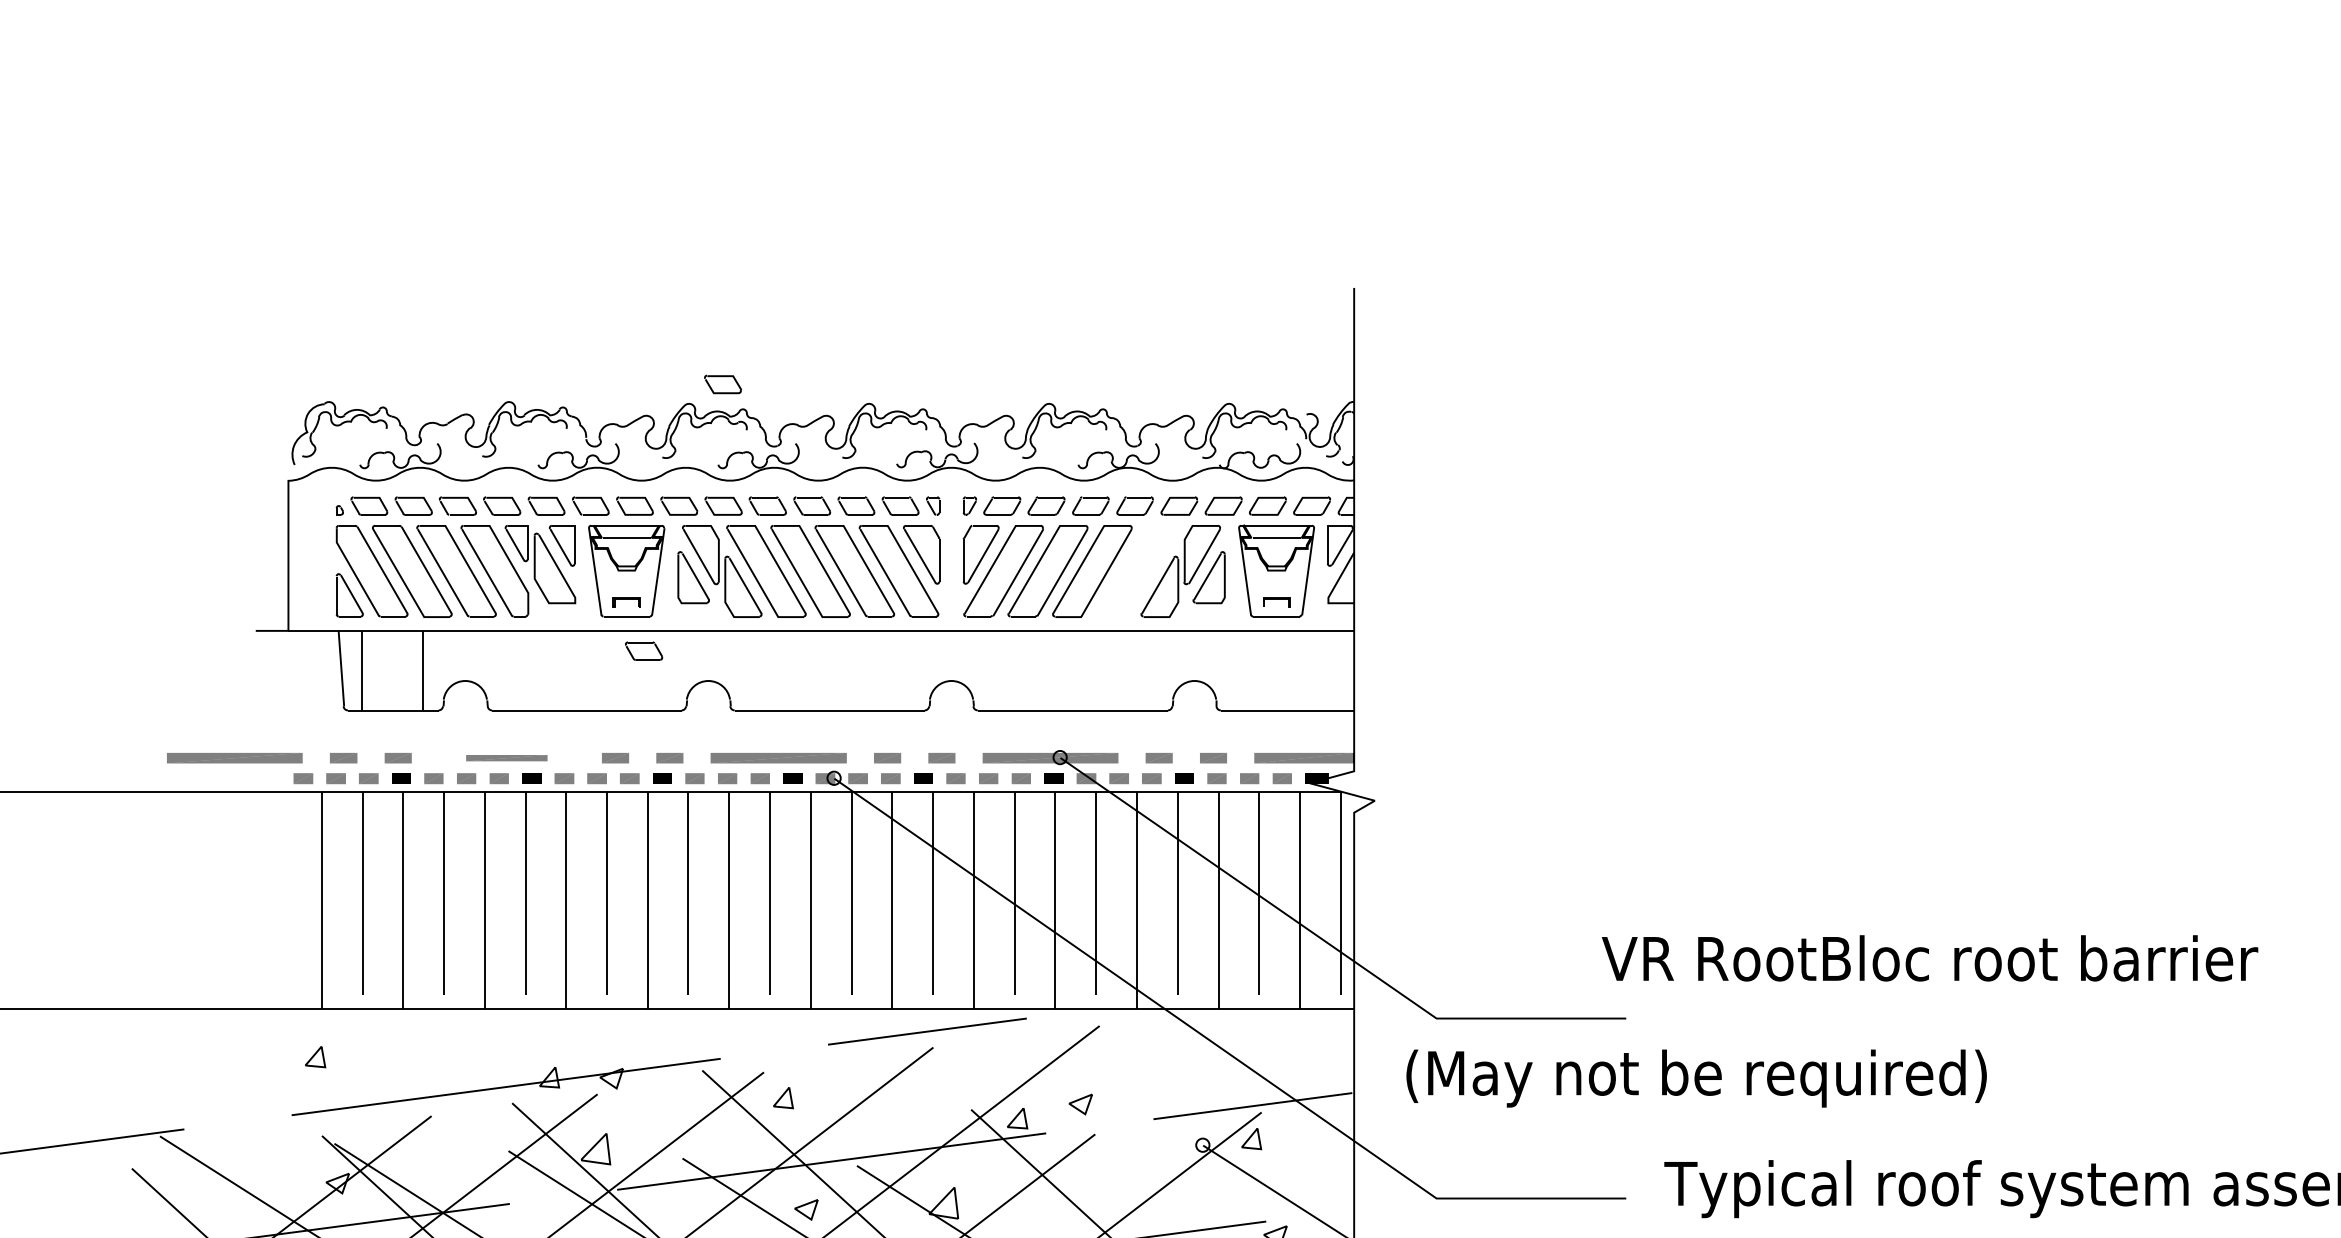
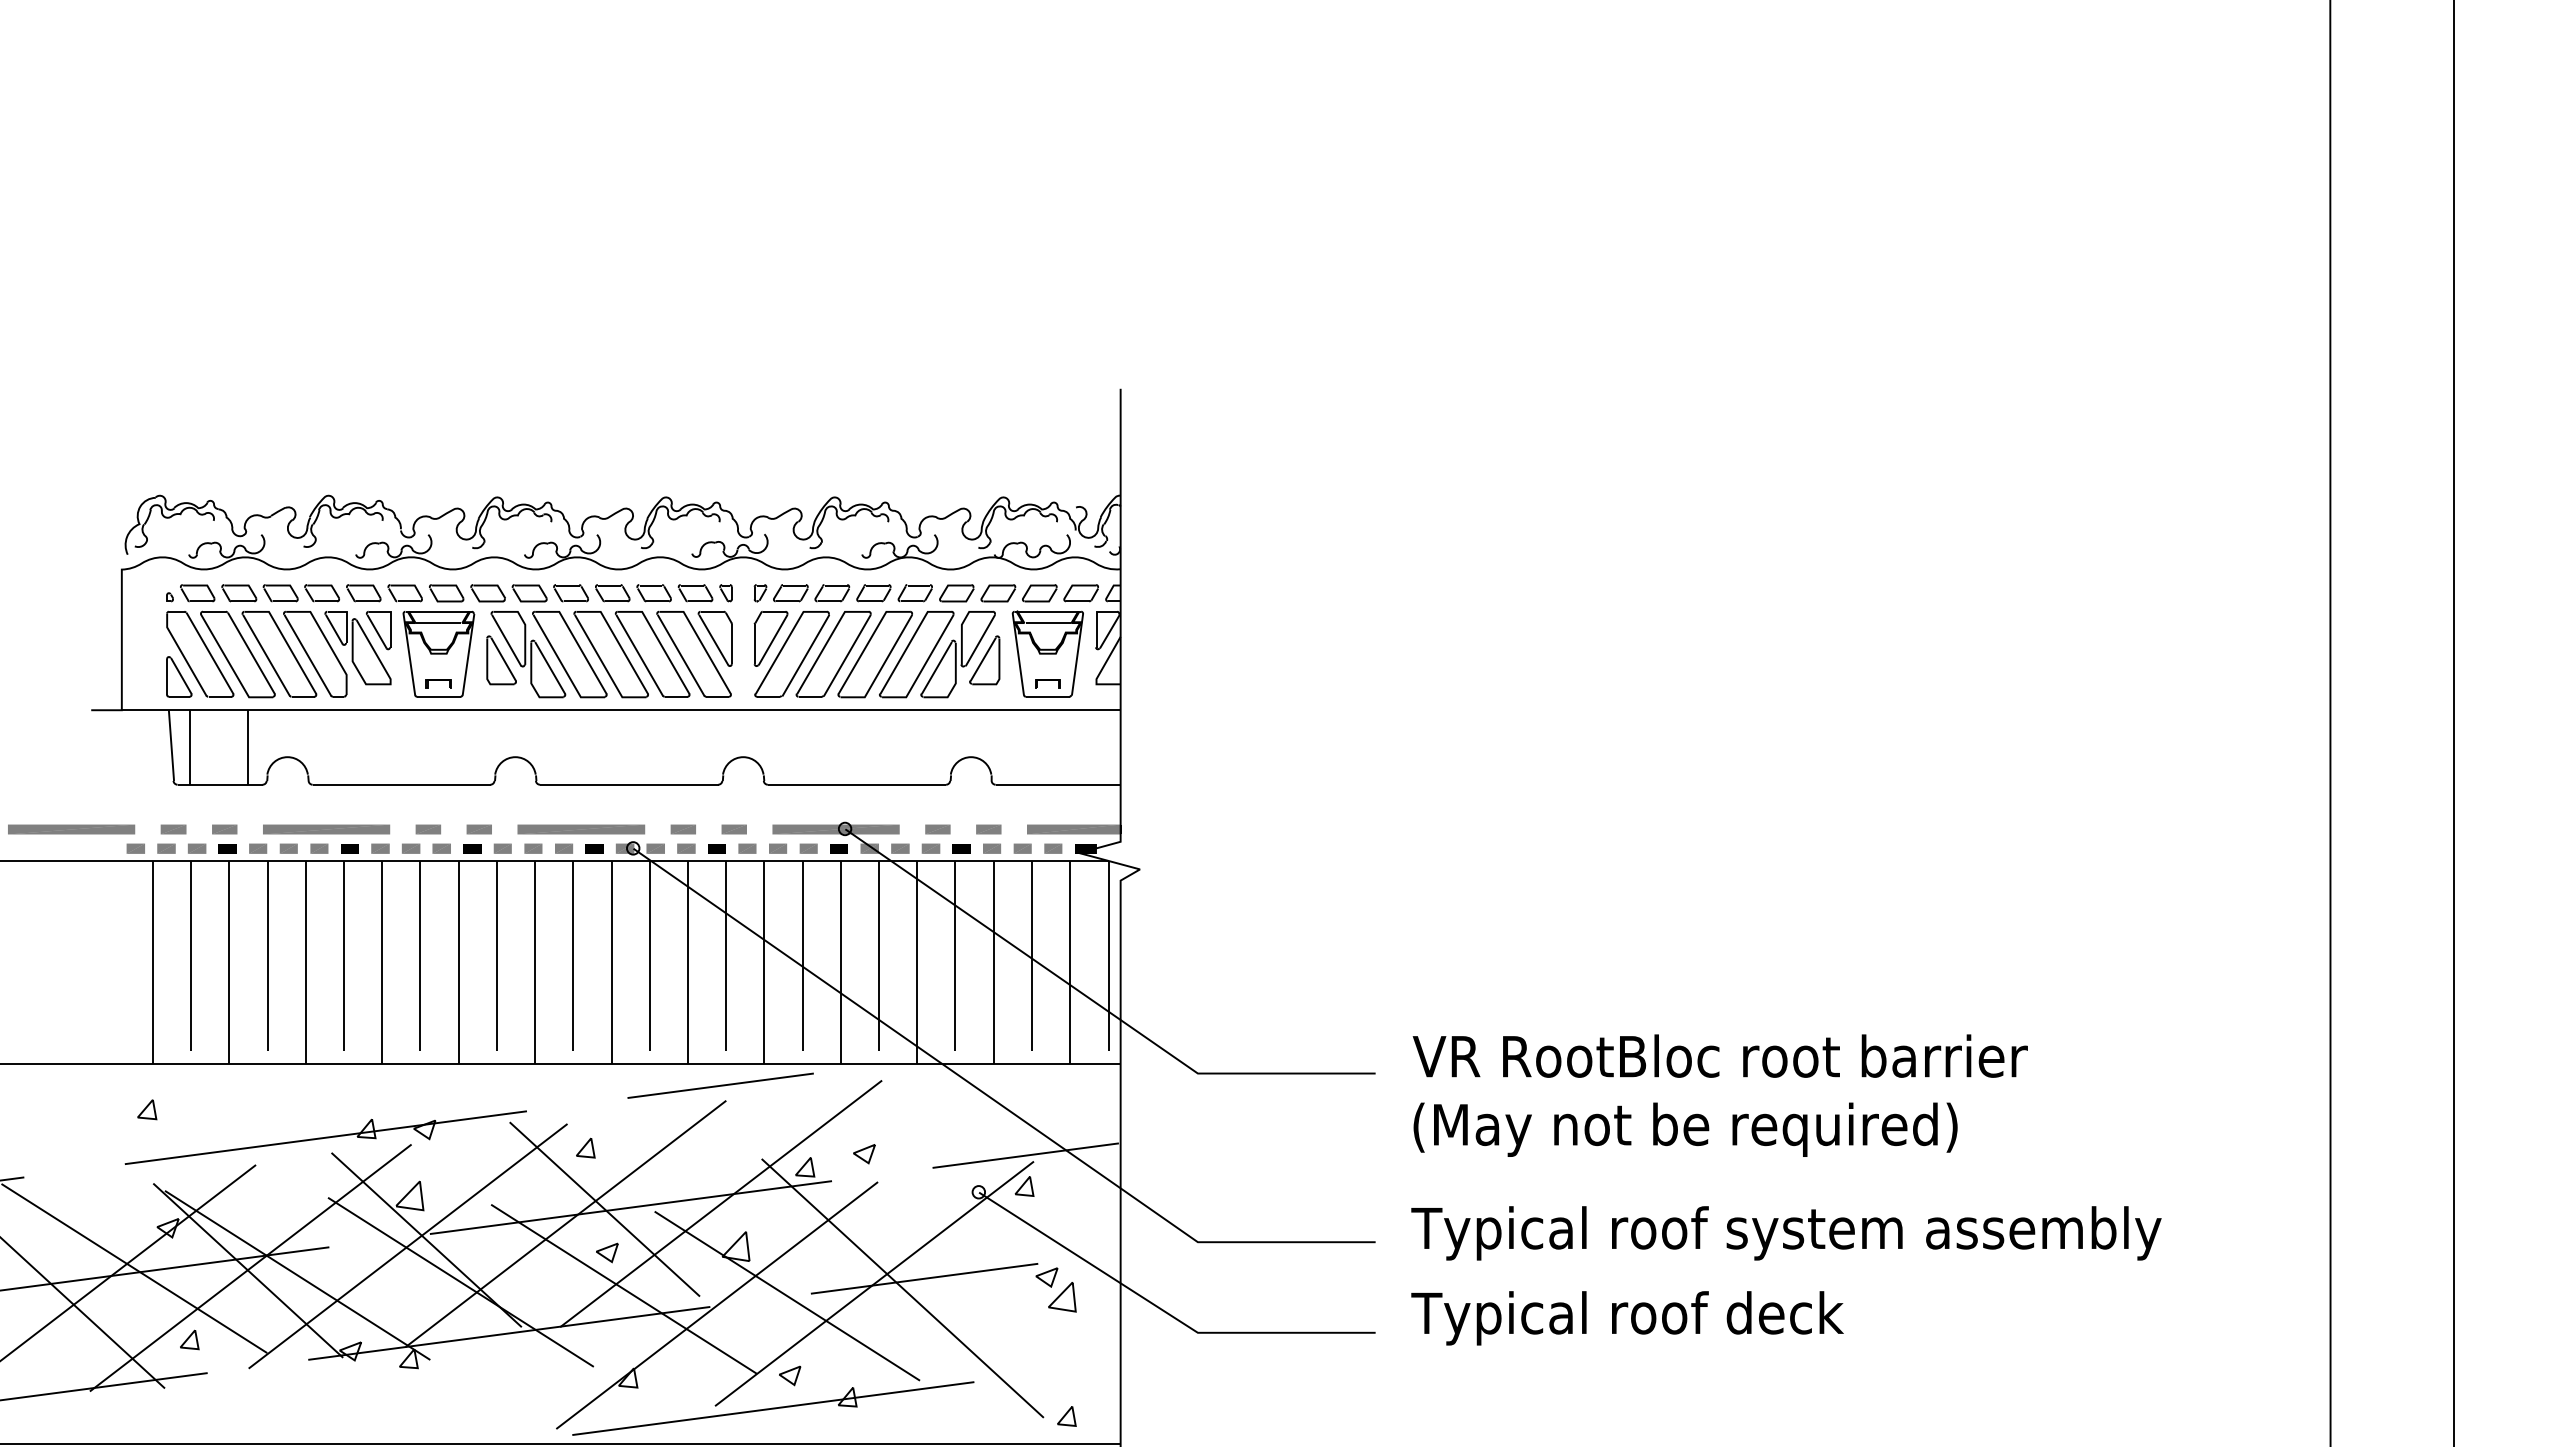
part: (722, 384) -> (528, 479), removed
part: (1136, 571) -> (916, 654), added
part: (643, 651) -> (454, 729), removed
part: (506, 758) -> (326, 829), size x1.67
text: (1929, 957) -> (1719, 1055), moved
text: (1696, 1078) -> (1685, 1129), moved

